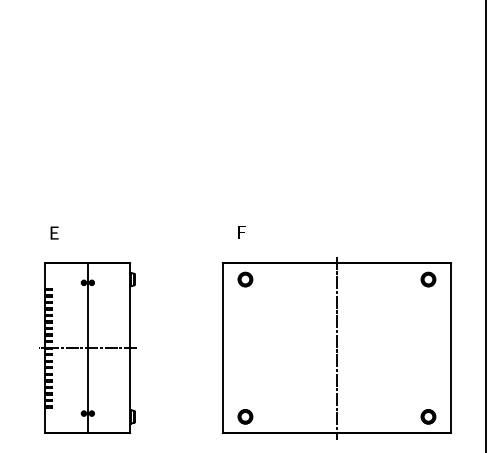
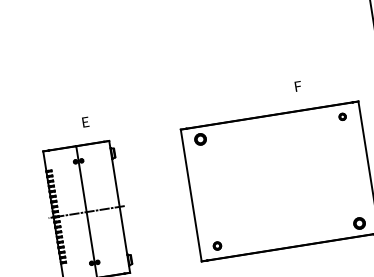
text: (54, 232) -> (85, 121), moved
text: (241, 232) -> (298, 86), moved
part: (428, 279) -> (342, 116), size x0.6
line: (336, 347) -> (279, 180), removed
part: (245, 416) -> (217, 245), size x0.7

